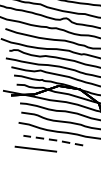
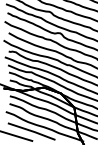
line: (55, 140) -> (33, 131), dashed -> solid

